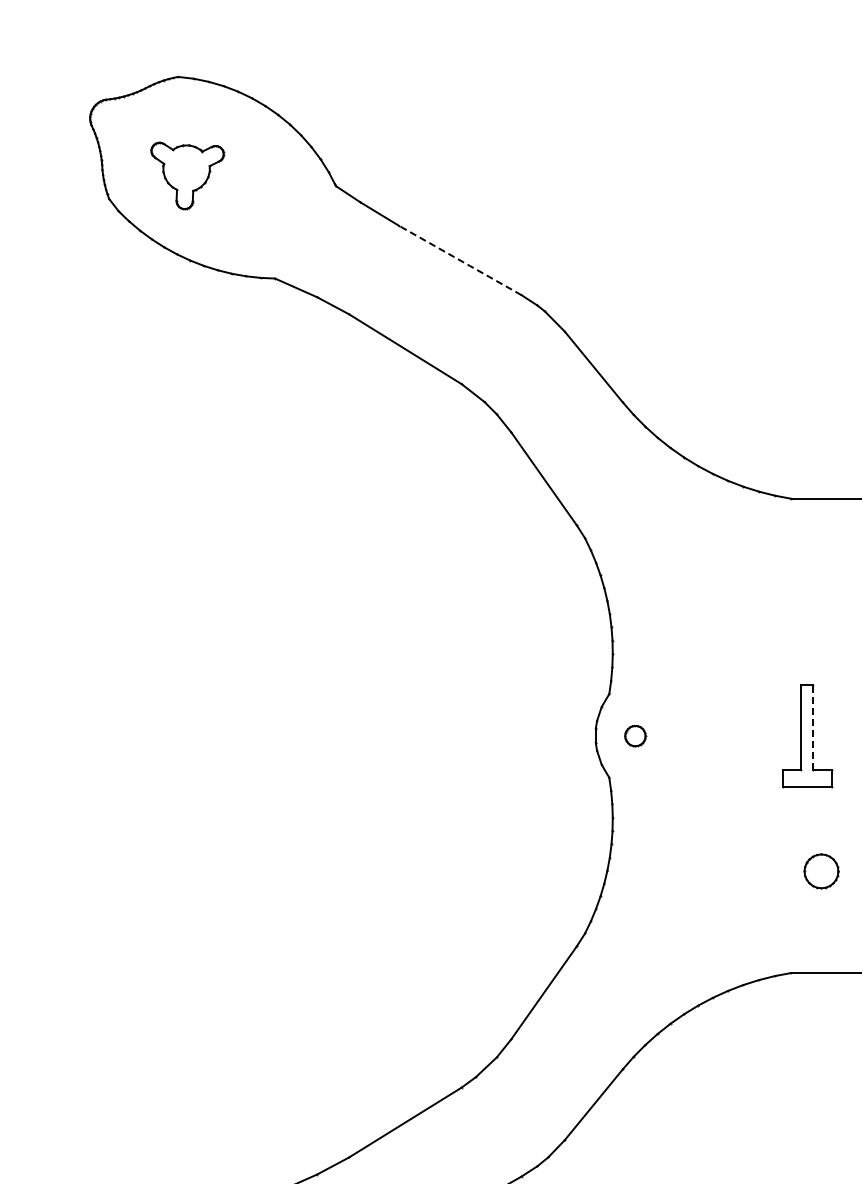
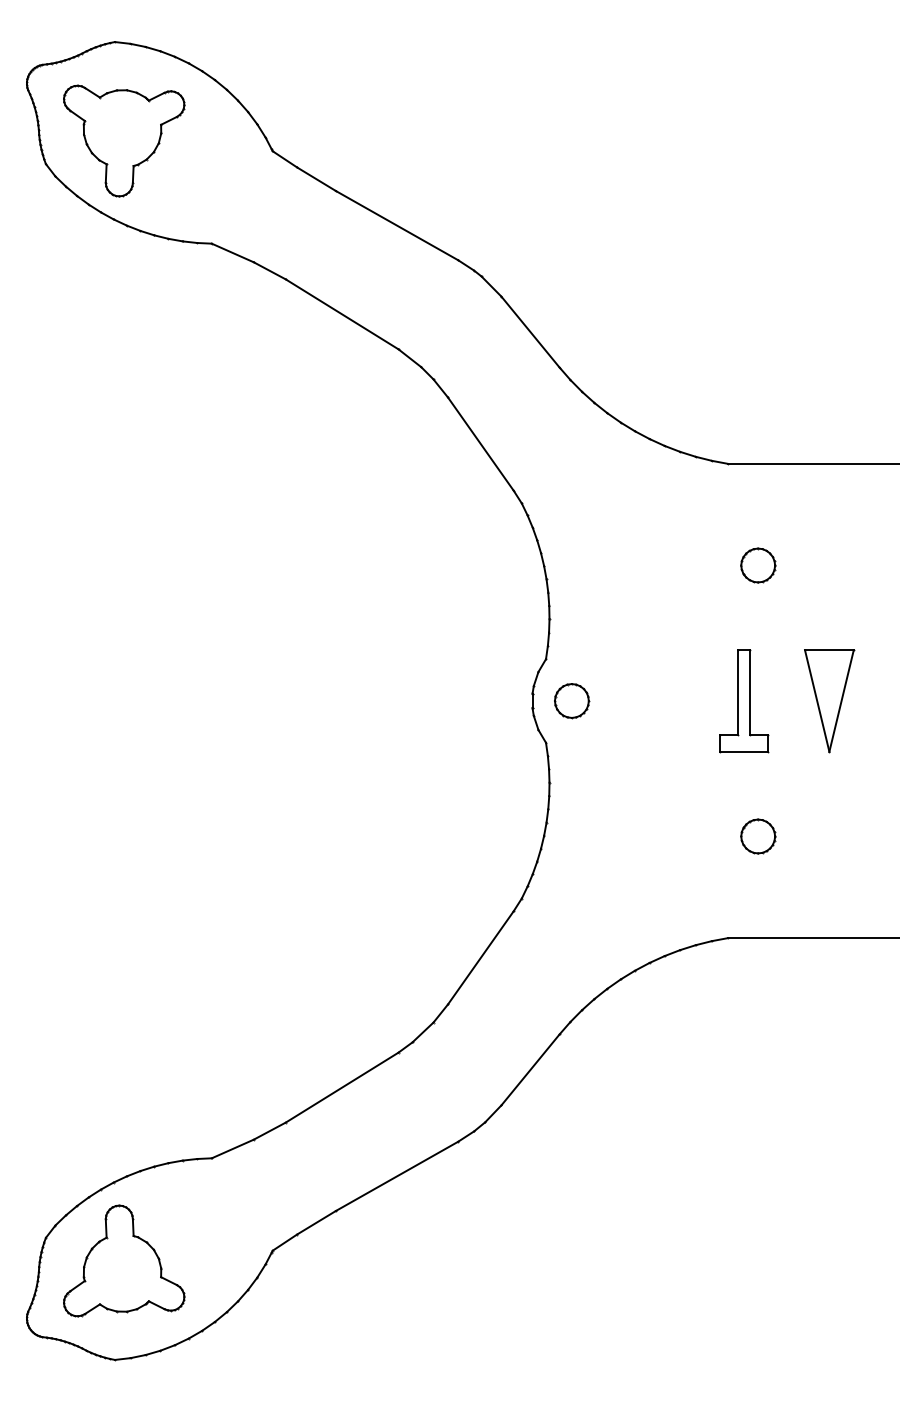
part: (187, 175) -> (124, 140), size x1.67
line: (459, 260) -> (396, 225), dashed -> solid
part: (821, 600) -> (758, 565), added
line: (813, 727) -> (750, 692), dashed -> solid
part: (635, 736) -> (572, 701), size x1.67

